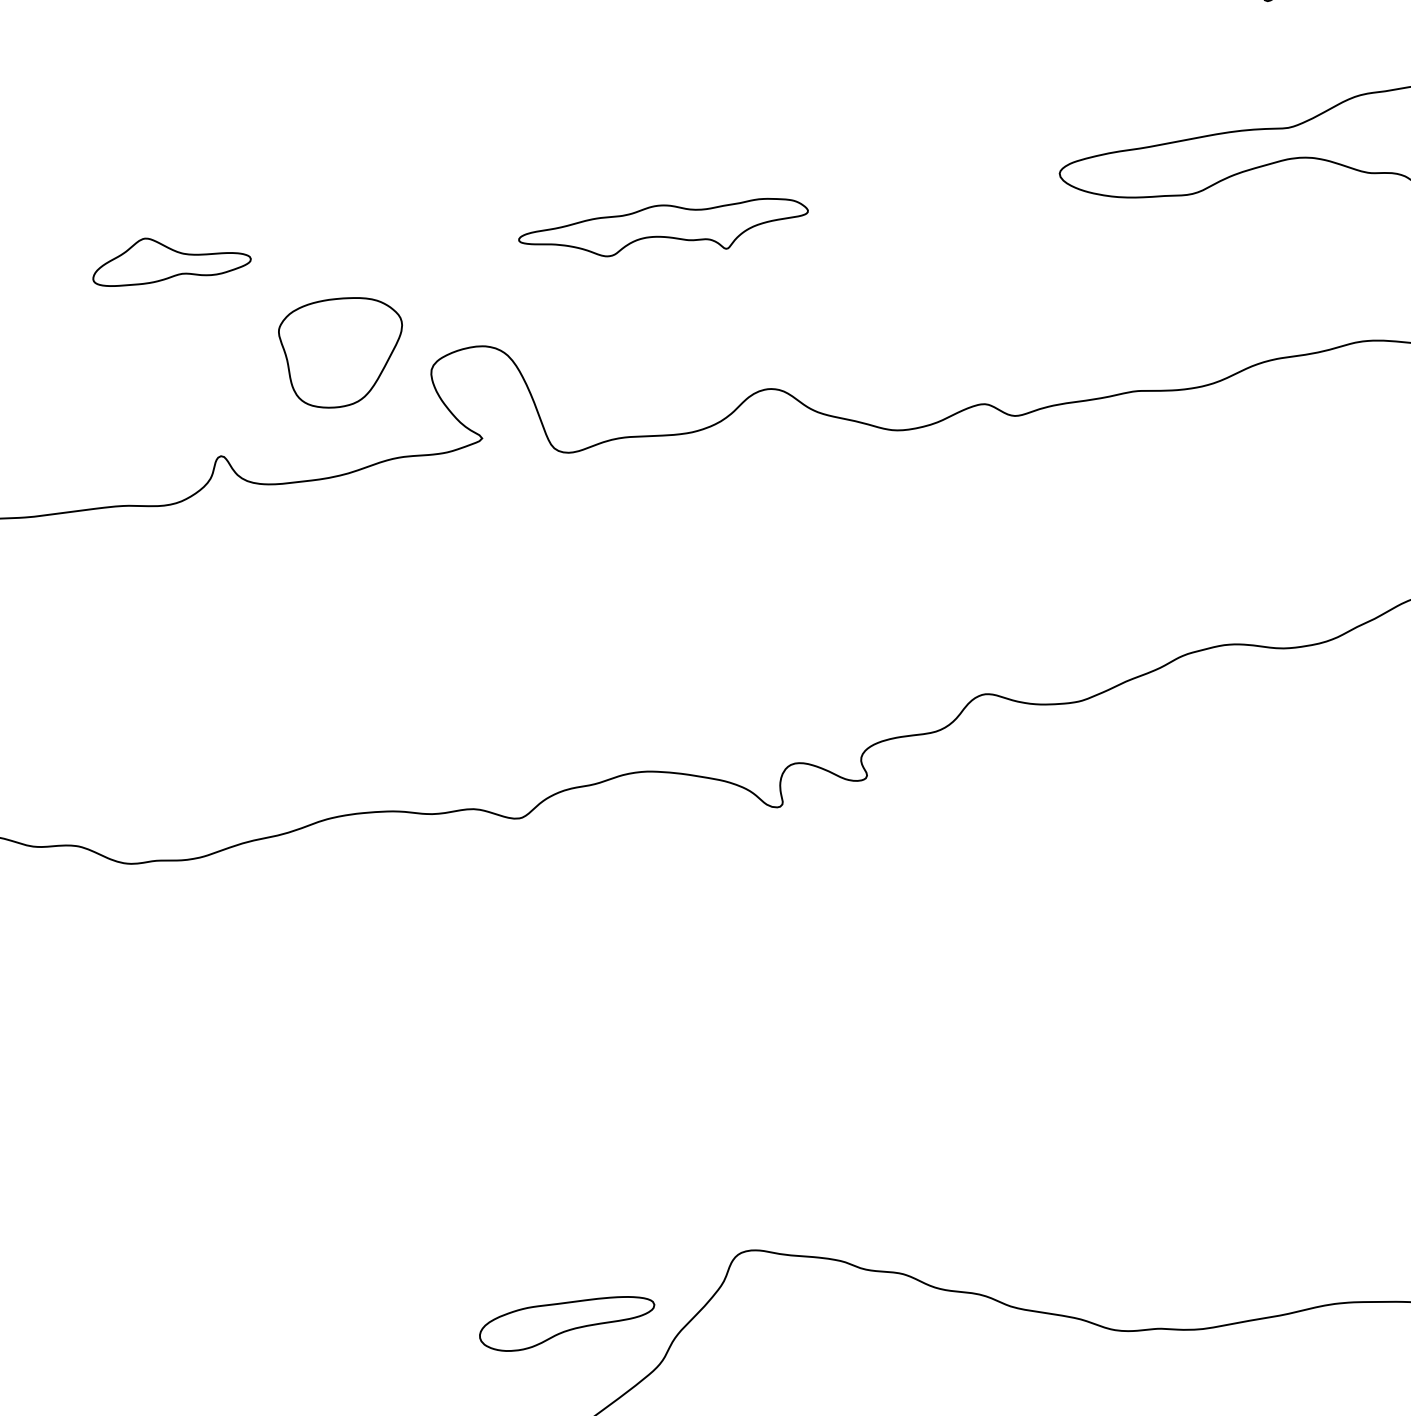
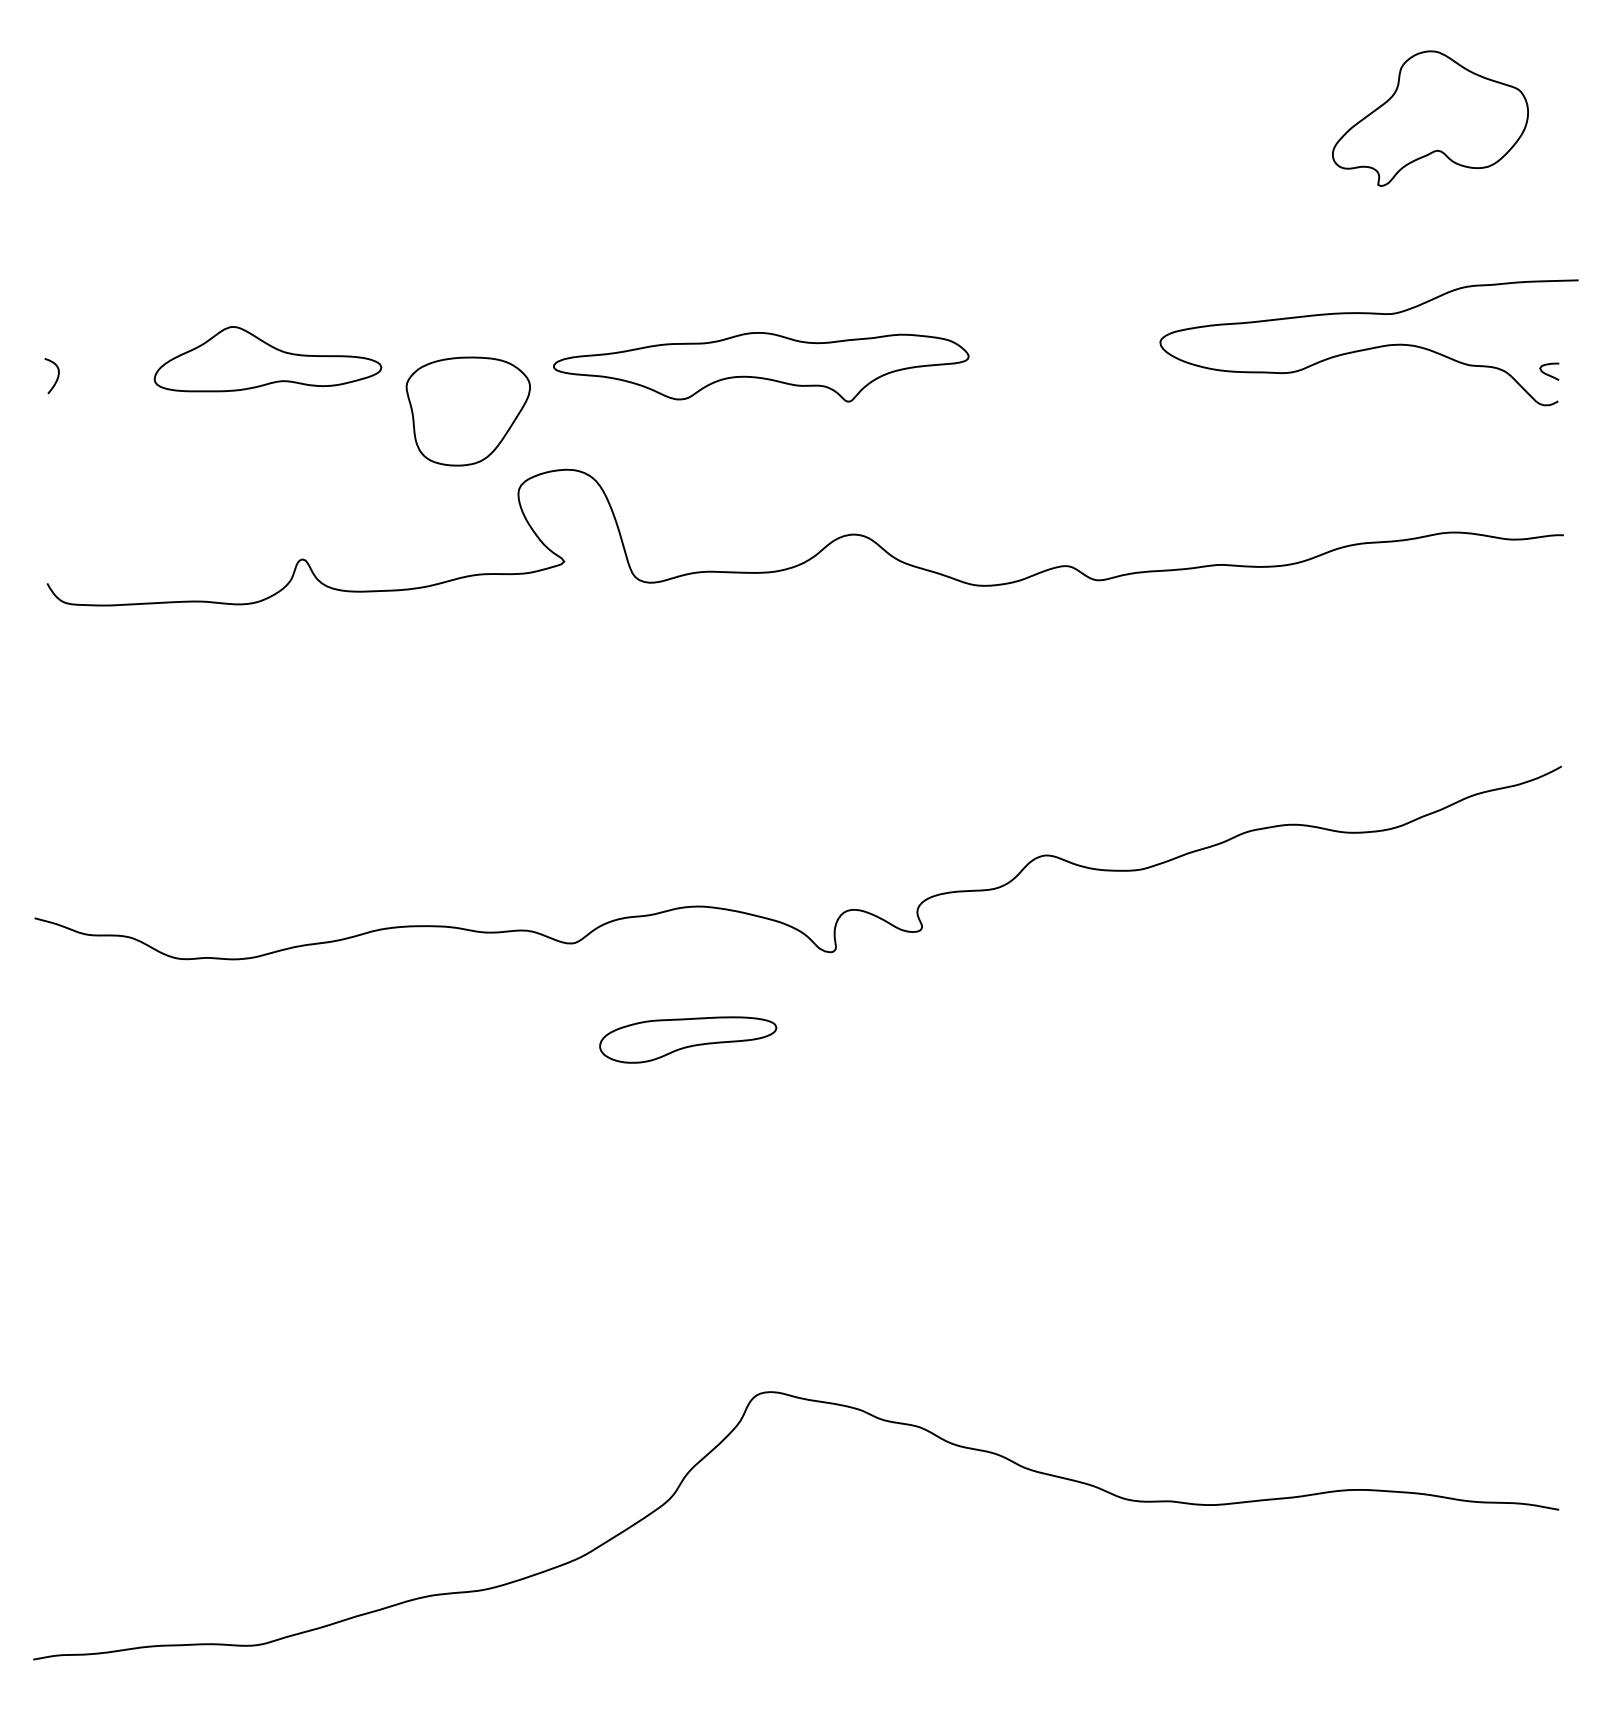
part: (663, 229) -> (761, 367), size x1.43
part: (170, 259) -> (267, 359), size x1.43
part: (341, 352) -> (467, 411), moved
part: (567, 1323) -> (688, 1039), moved

